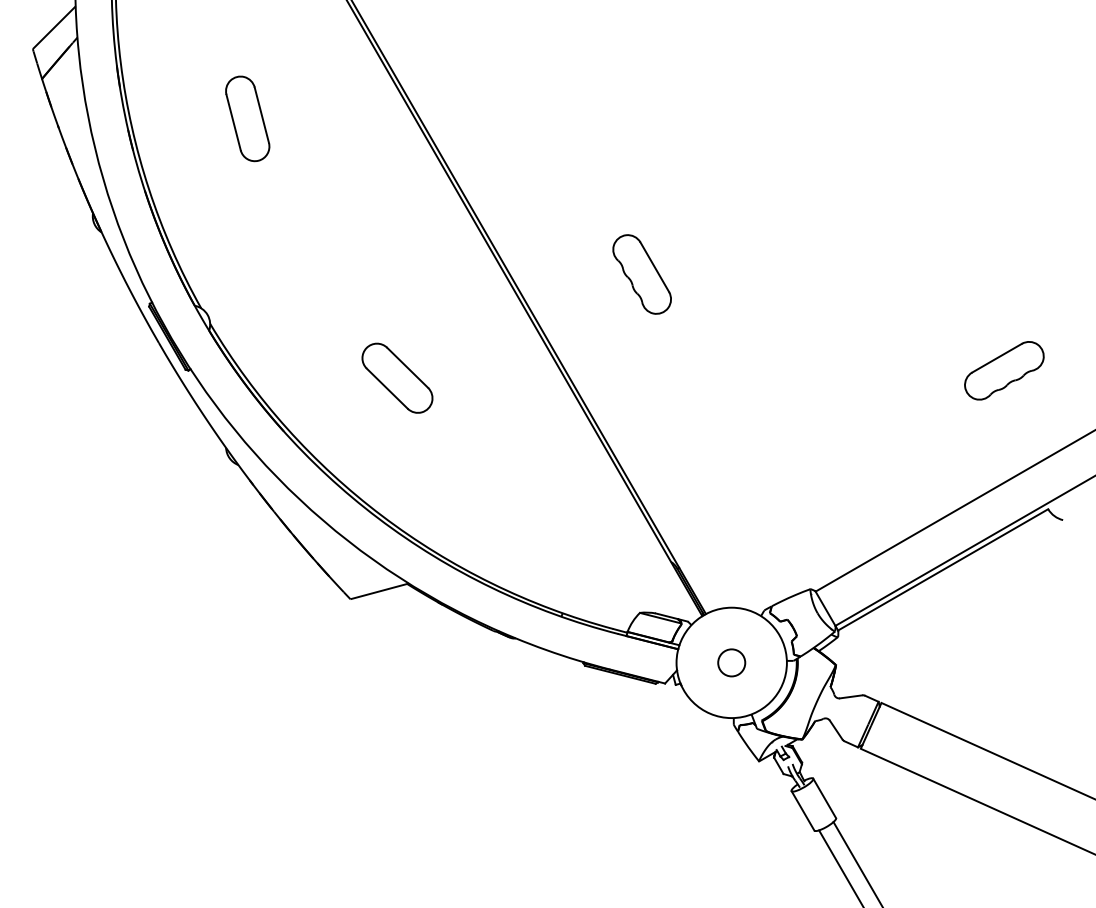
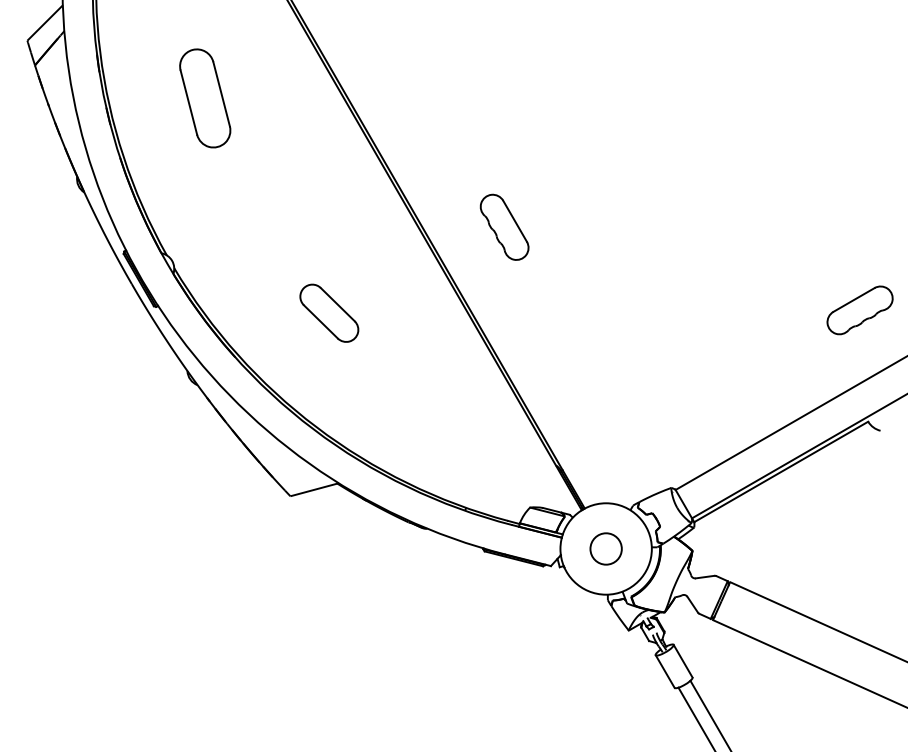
part: (247, 118) -> (205, 98), size x1.4
part: (641, 274) -> (504, 227), moved
part: (1004, 370) -> (860, 310), moved
circle: (731, 662) -> (605, 548), size x1.4

